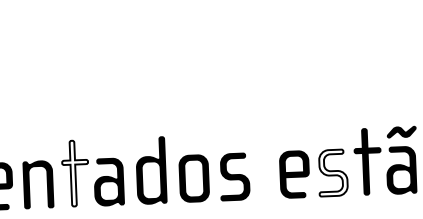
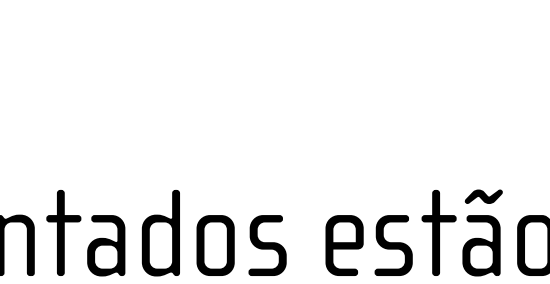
fill: (332, 172) -> (393, 245), added
fill: (75, 173) -> (63, 232), added

